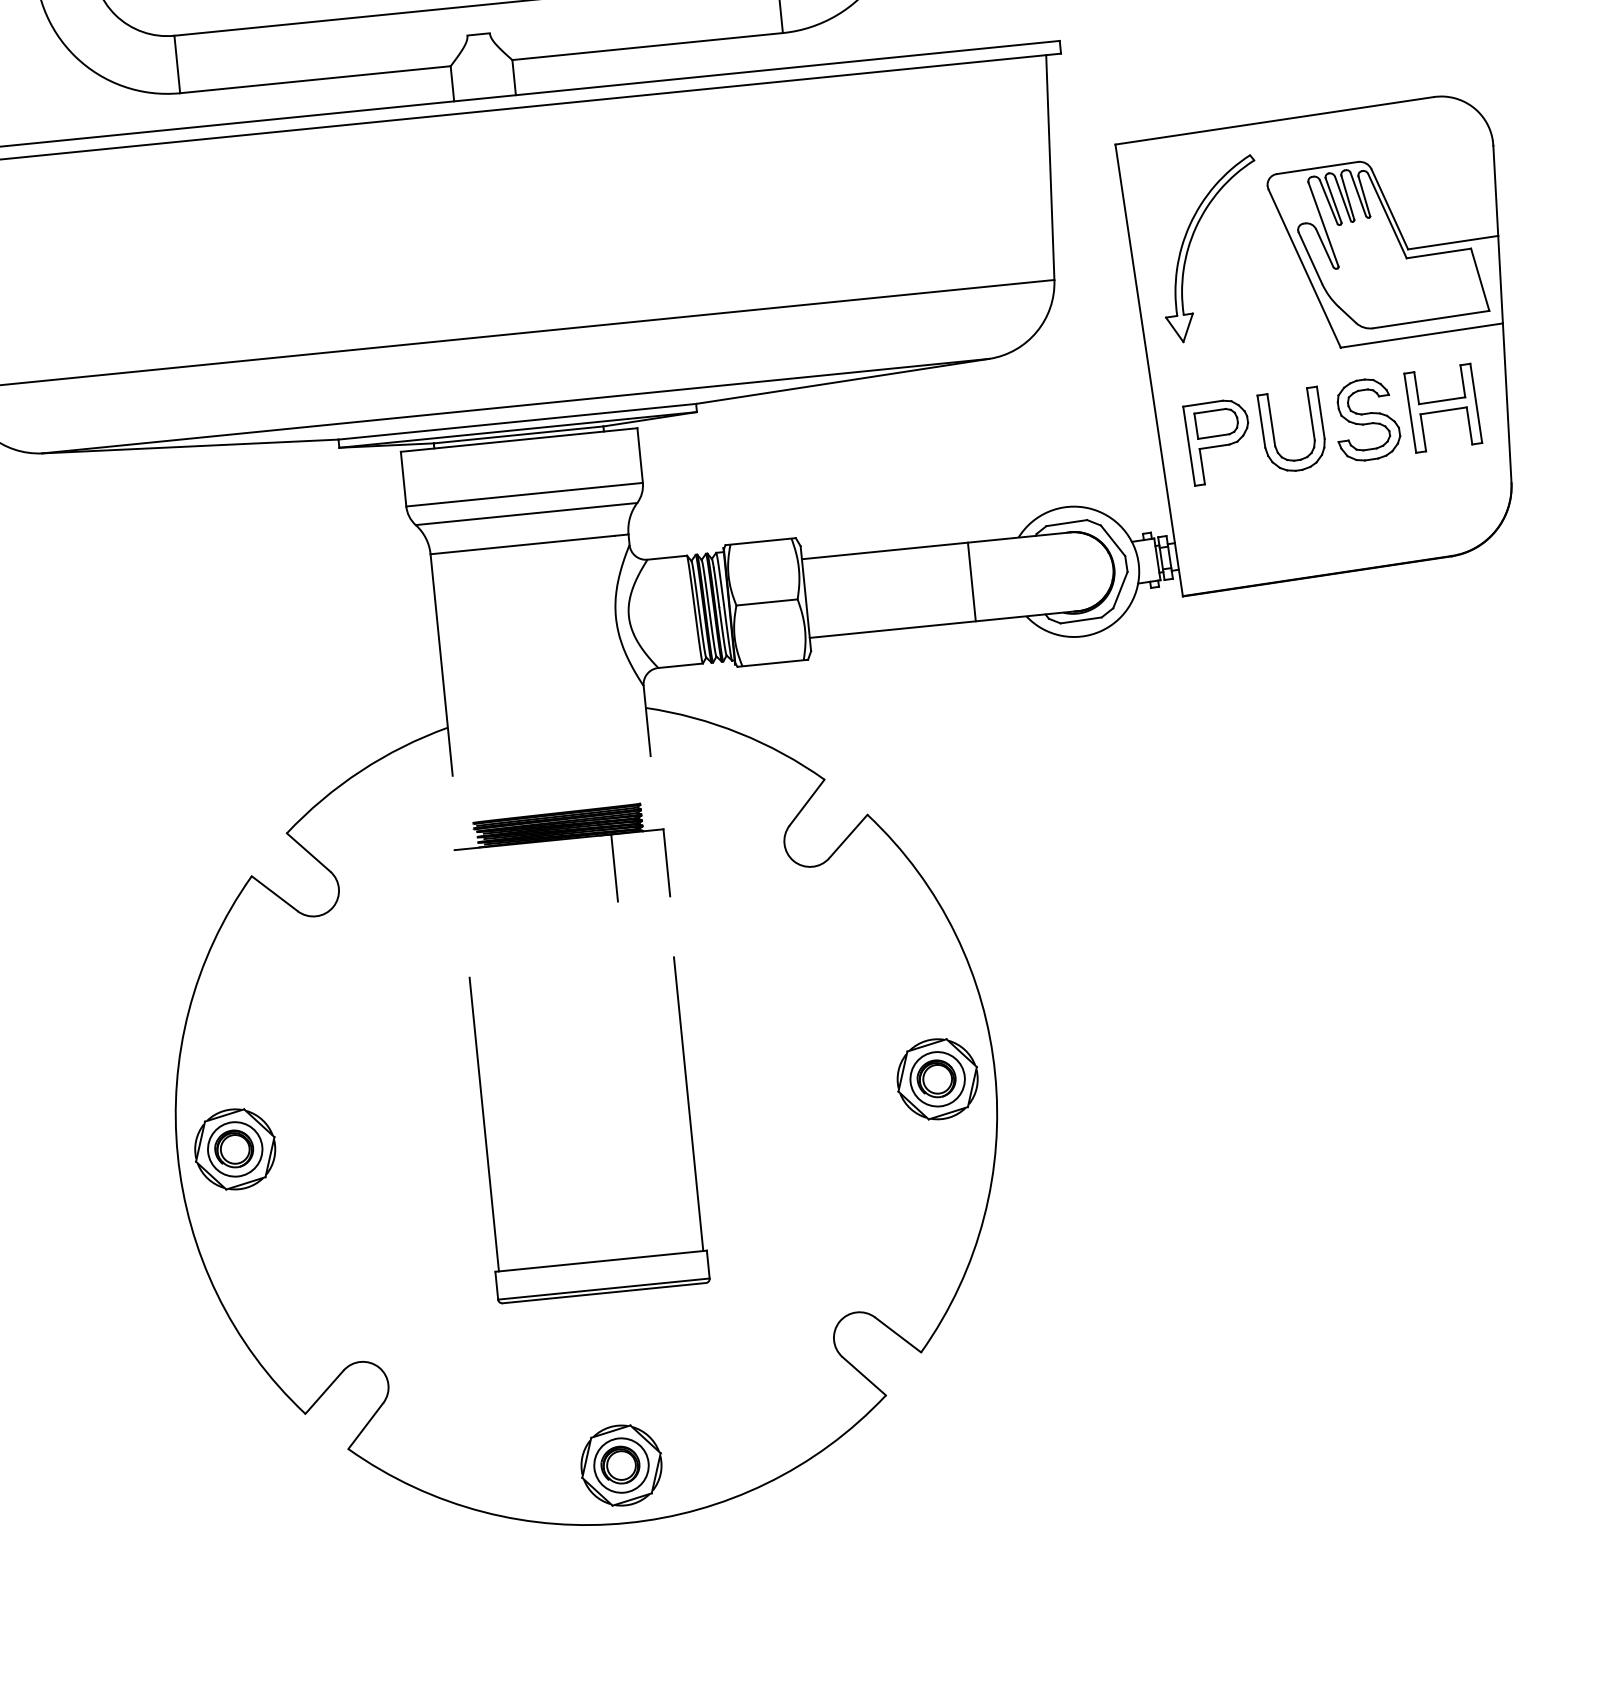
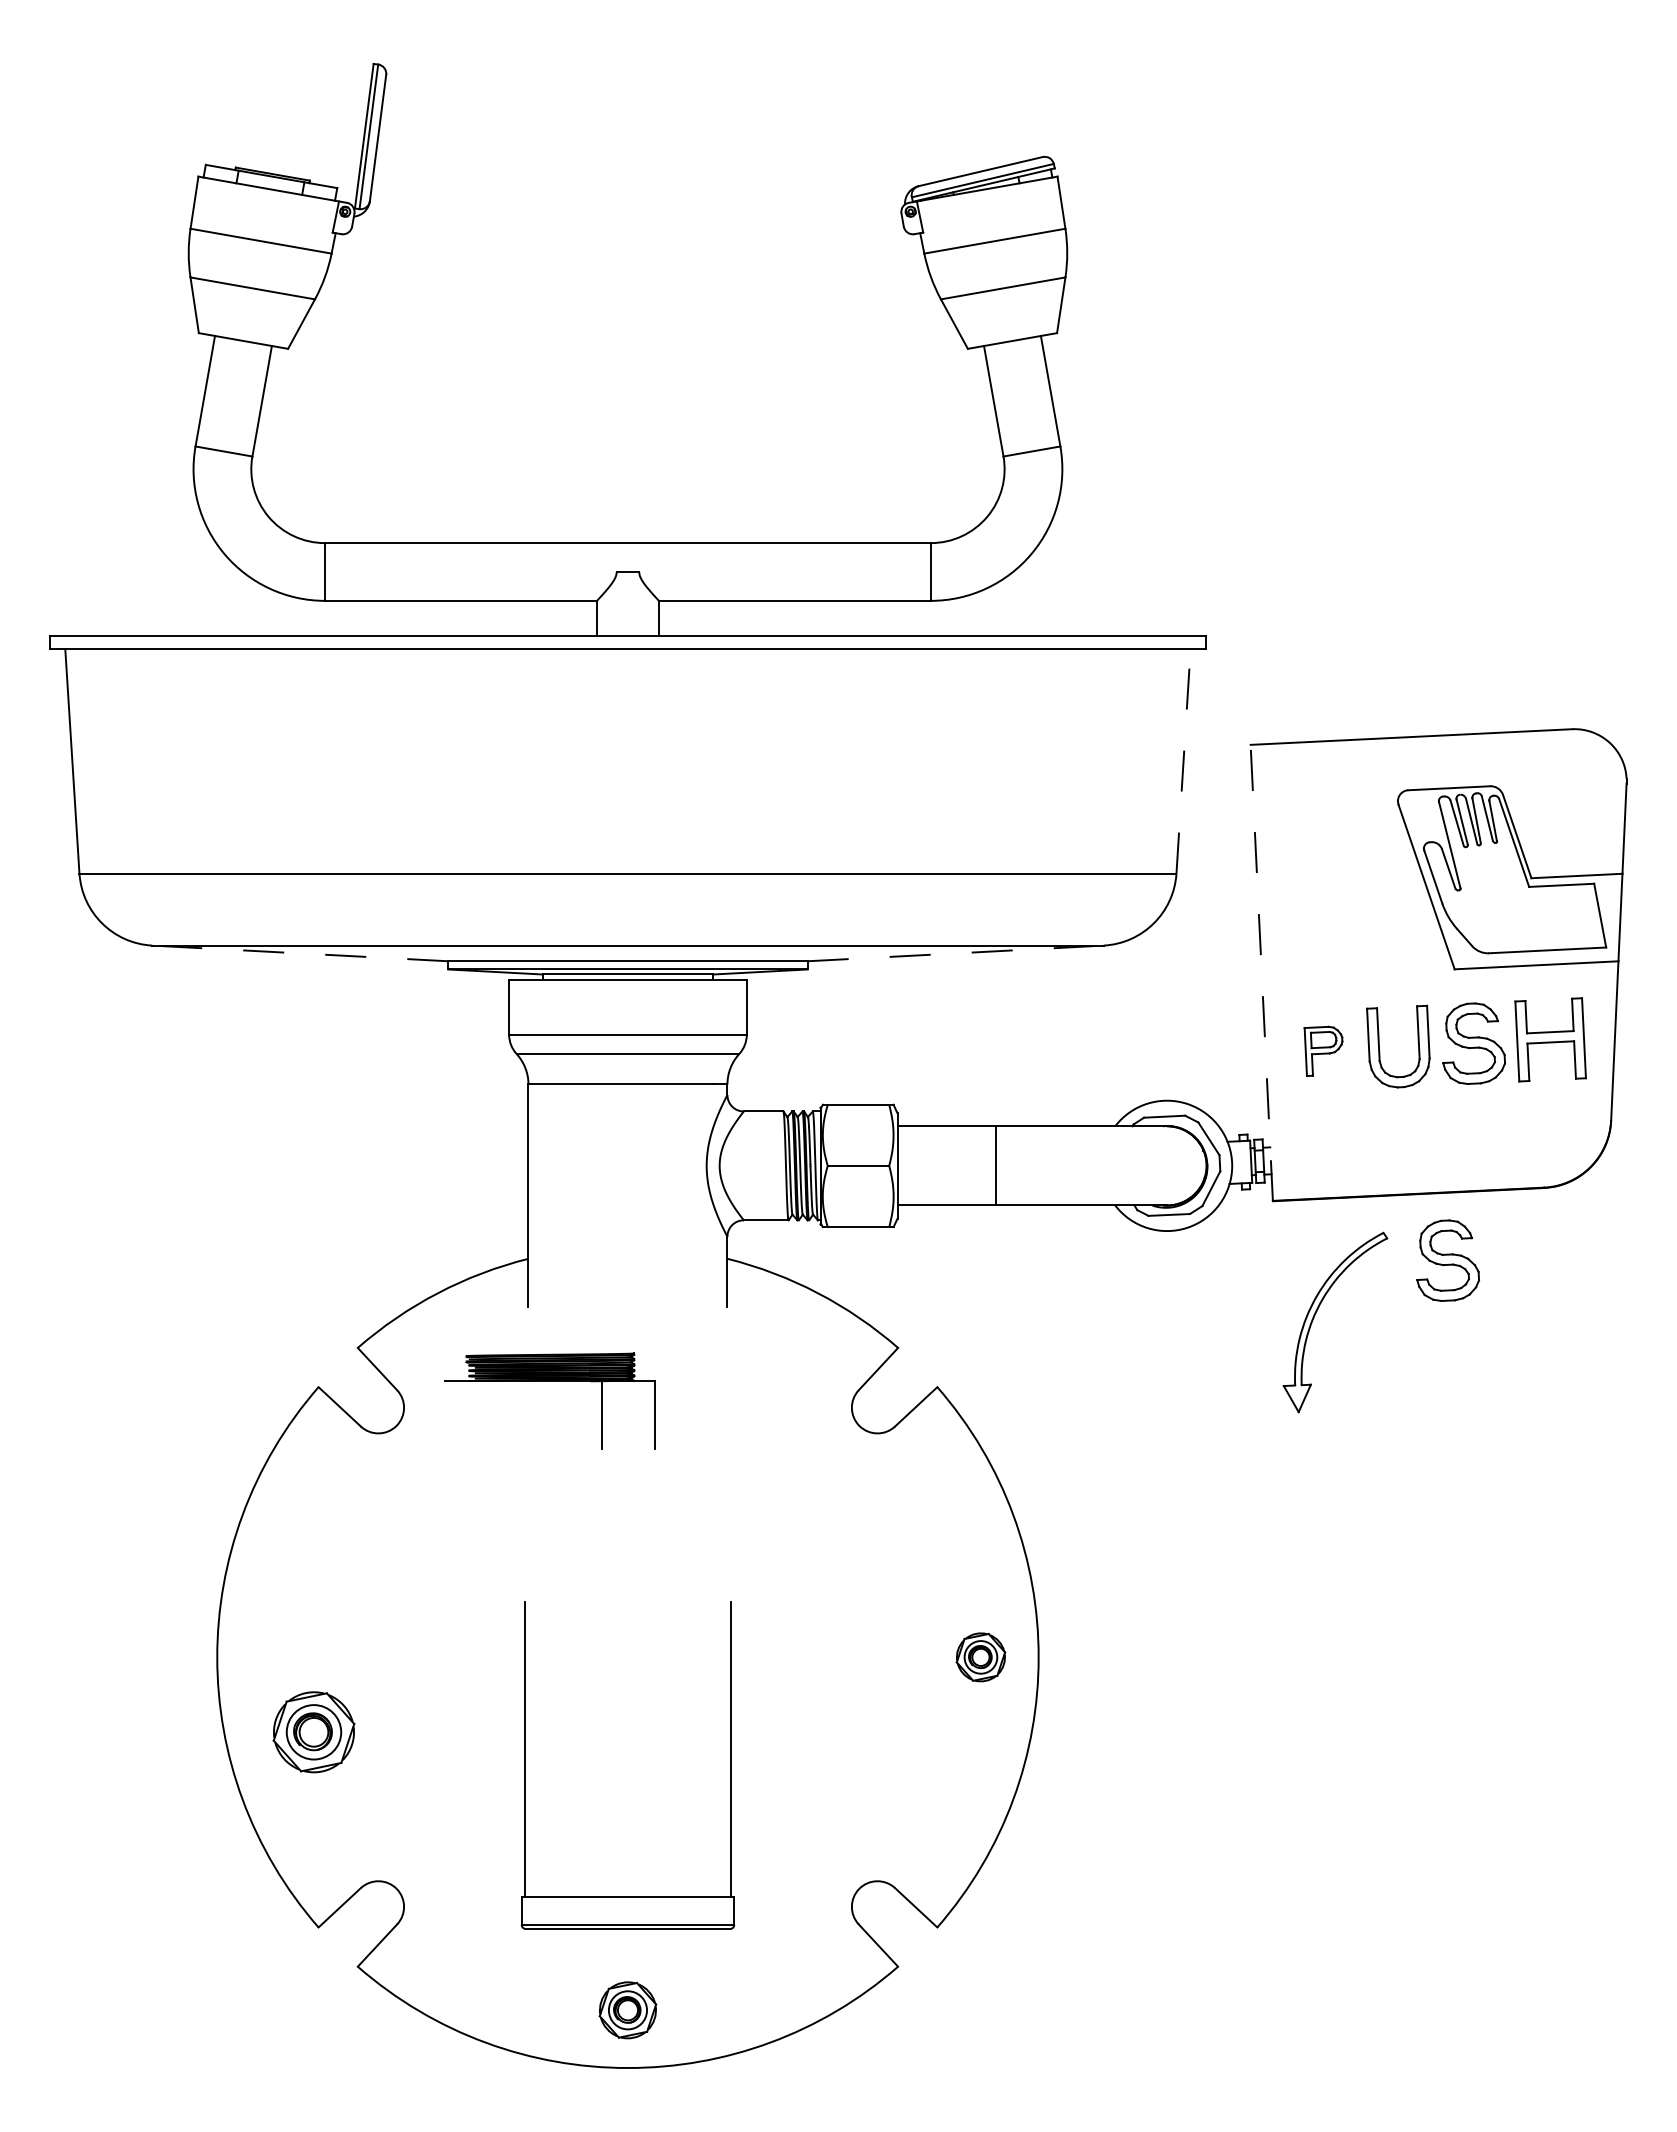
line: (1050, 166) -> (1183, 760), solid -> dashed
part: (1191, 242) -> (1316, 1313), moved
line: (1148, 370) -> (1261, 972), solid -> dashed
line: (843, 381) -> (956, 953), solid -> dashed
part: (1218, 442) -> (1323, 1051), size x0.6
line: (189, 446) -> (299, 953), solid -> dashed
line: (971, 581) -> (996, 1165), moved
part: (1362, 638) -> (1447, 1260), added
part: (558, 839) -> (549, 1381), moved
part: (937, 1079) -> (980, 1657), size x0.6
part: (486, 1140) -> (525, 1765), moved
part: (234, 1149) -> (313, 1732), moved
part: (621, 1465) -> (627, 2010), size x0.7

